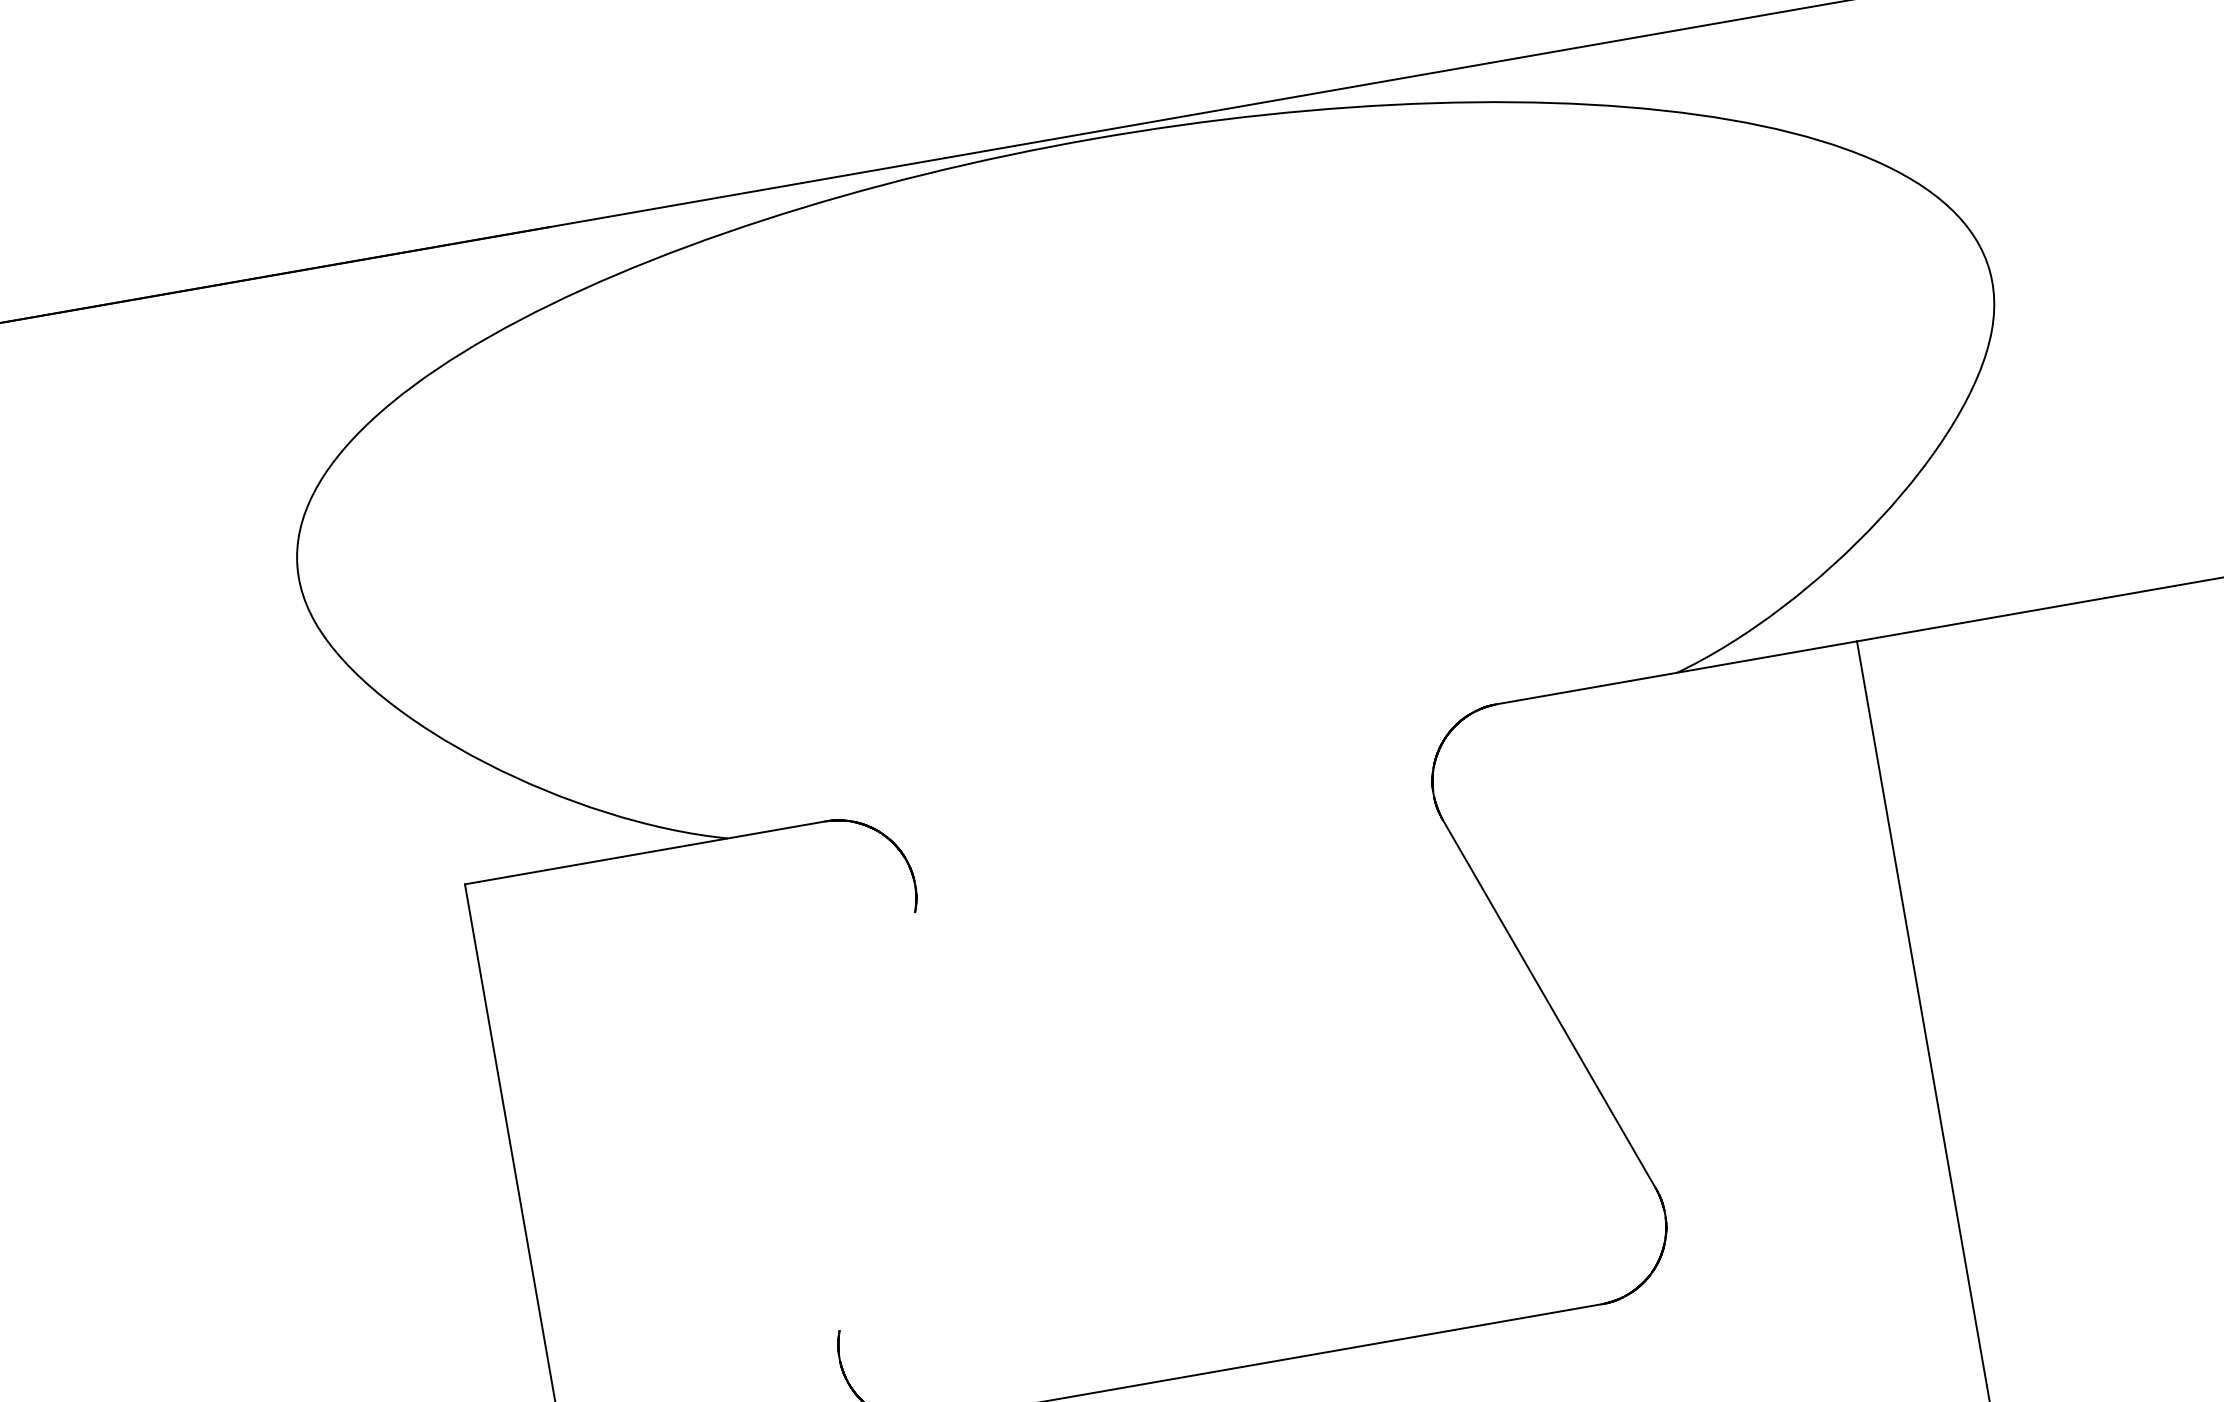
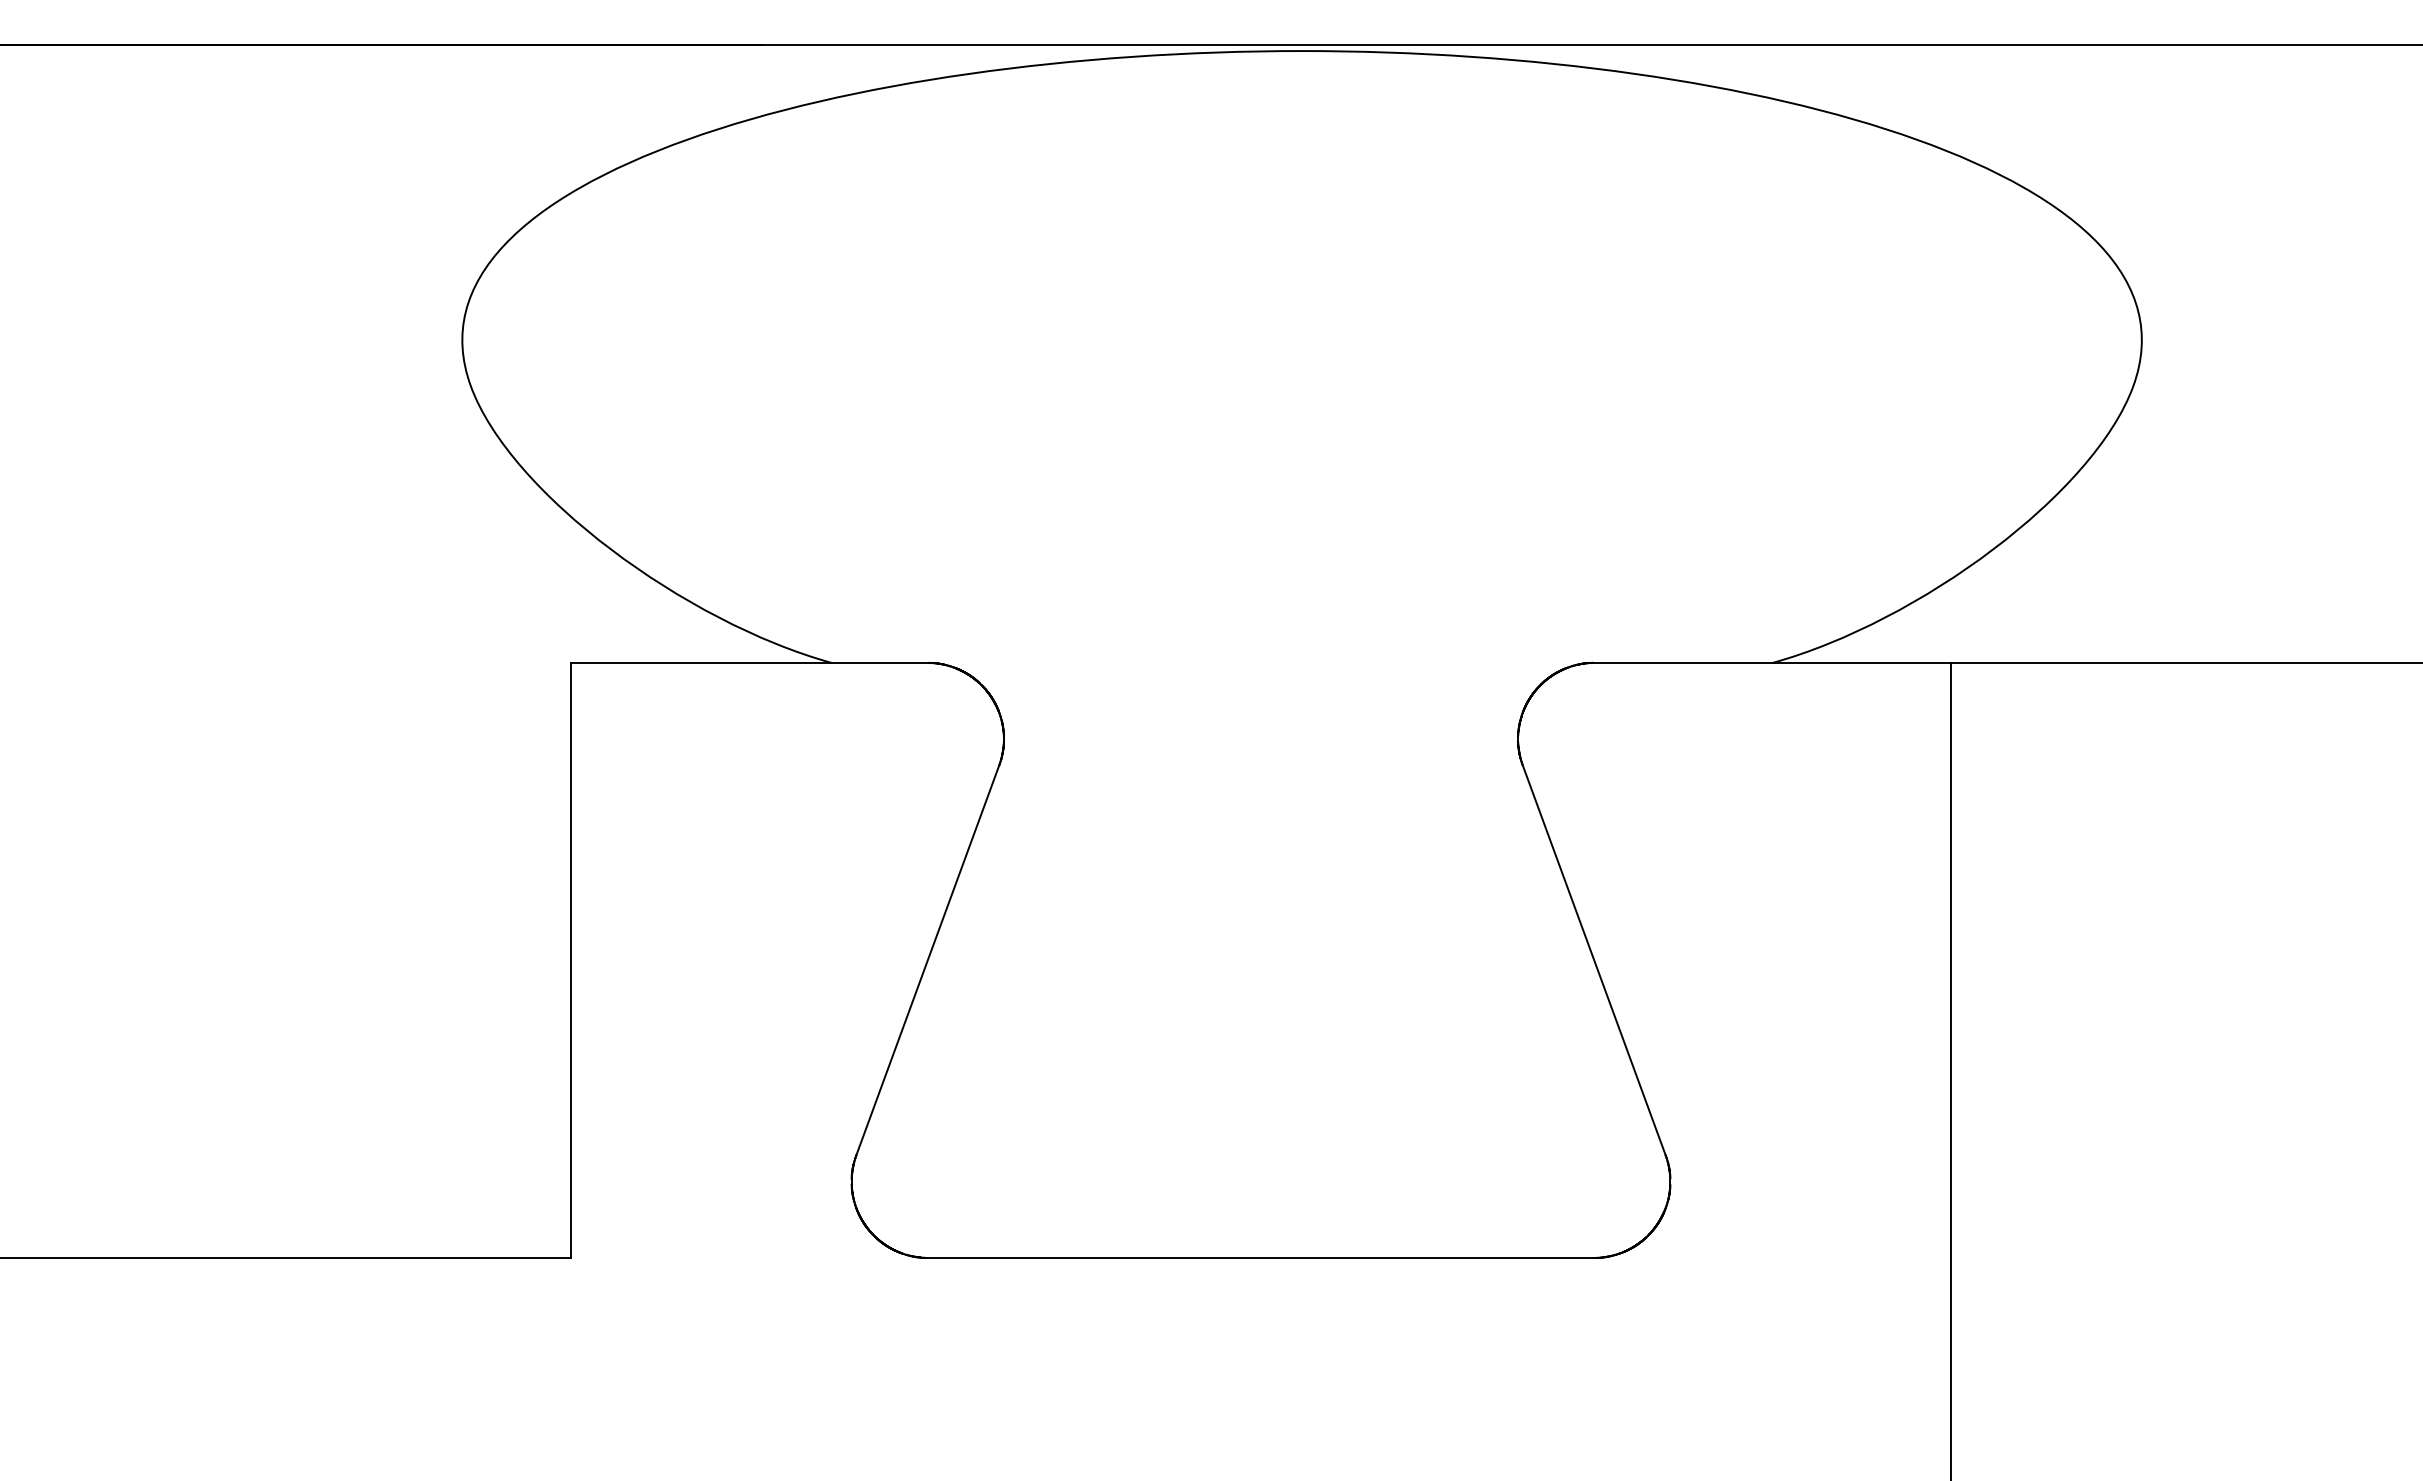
line: (877, 1121) -> (927, 960), added

